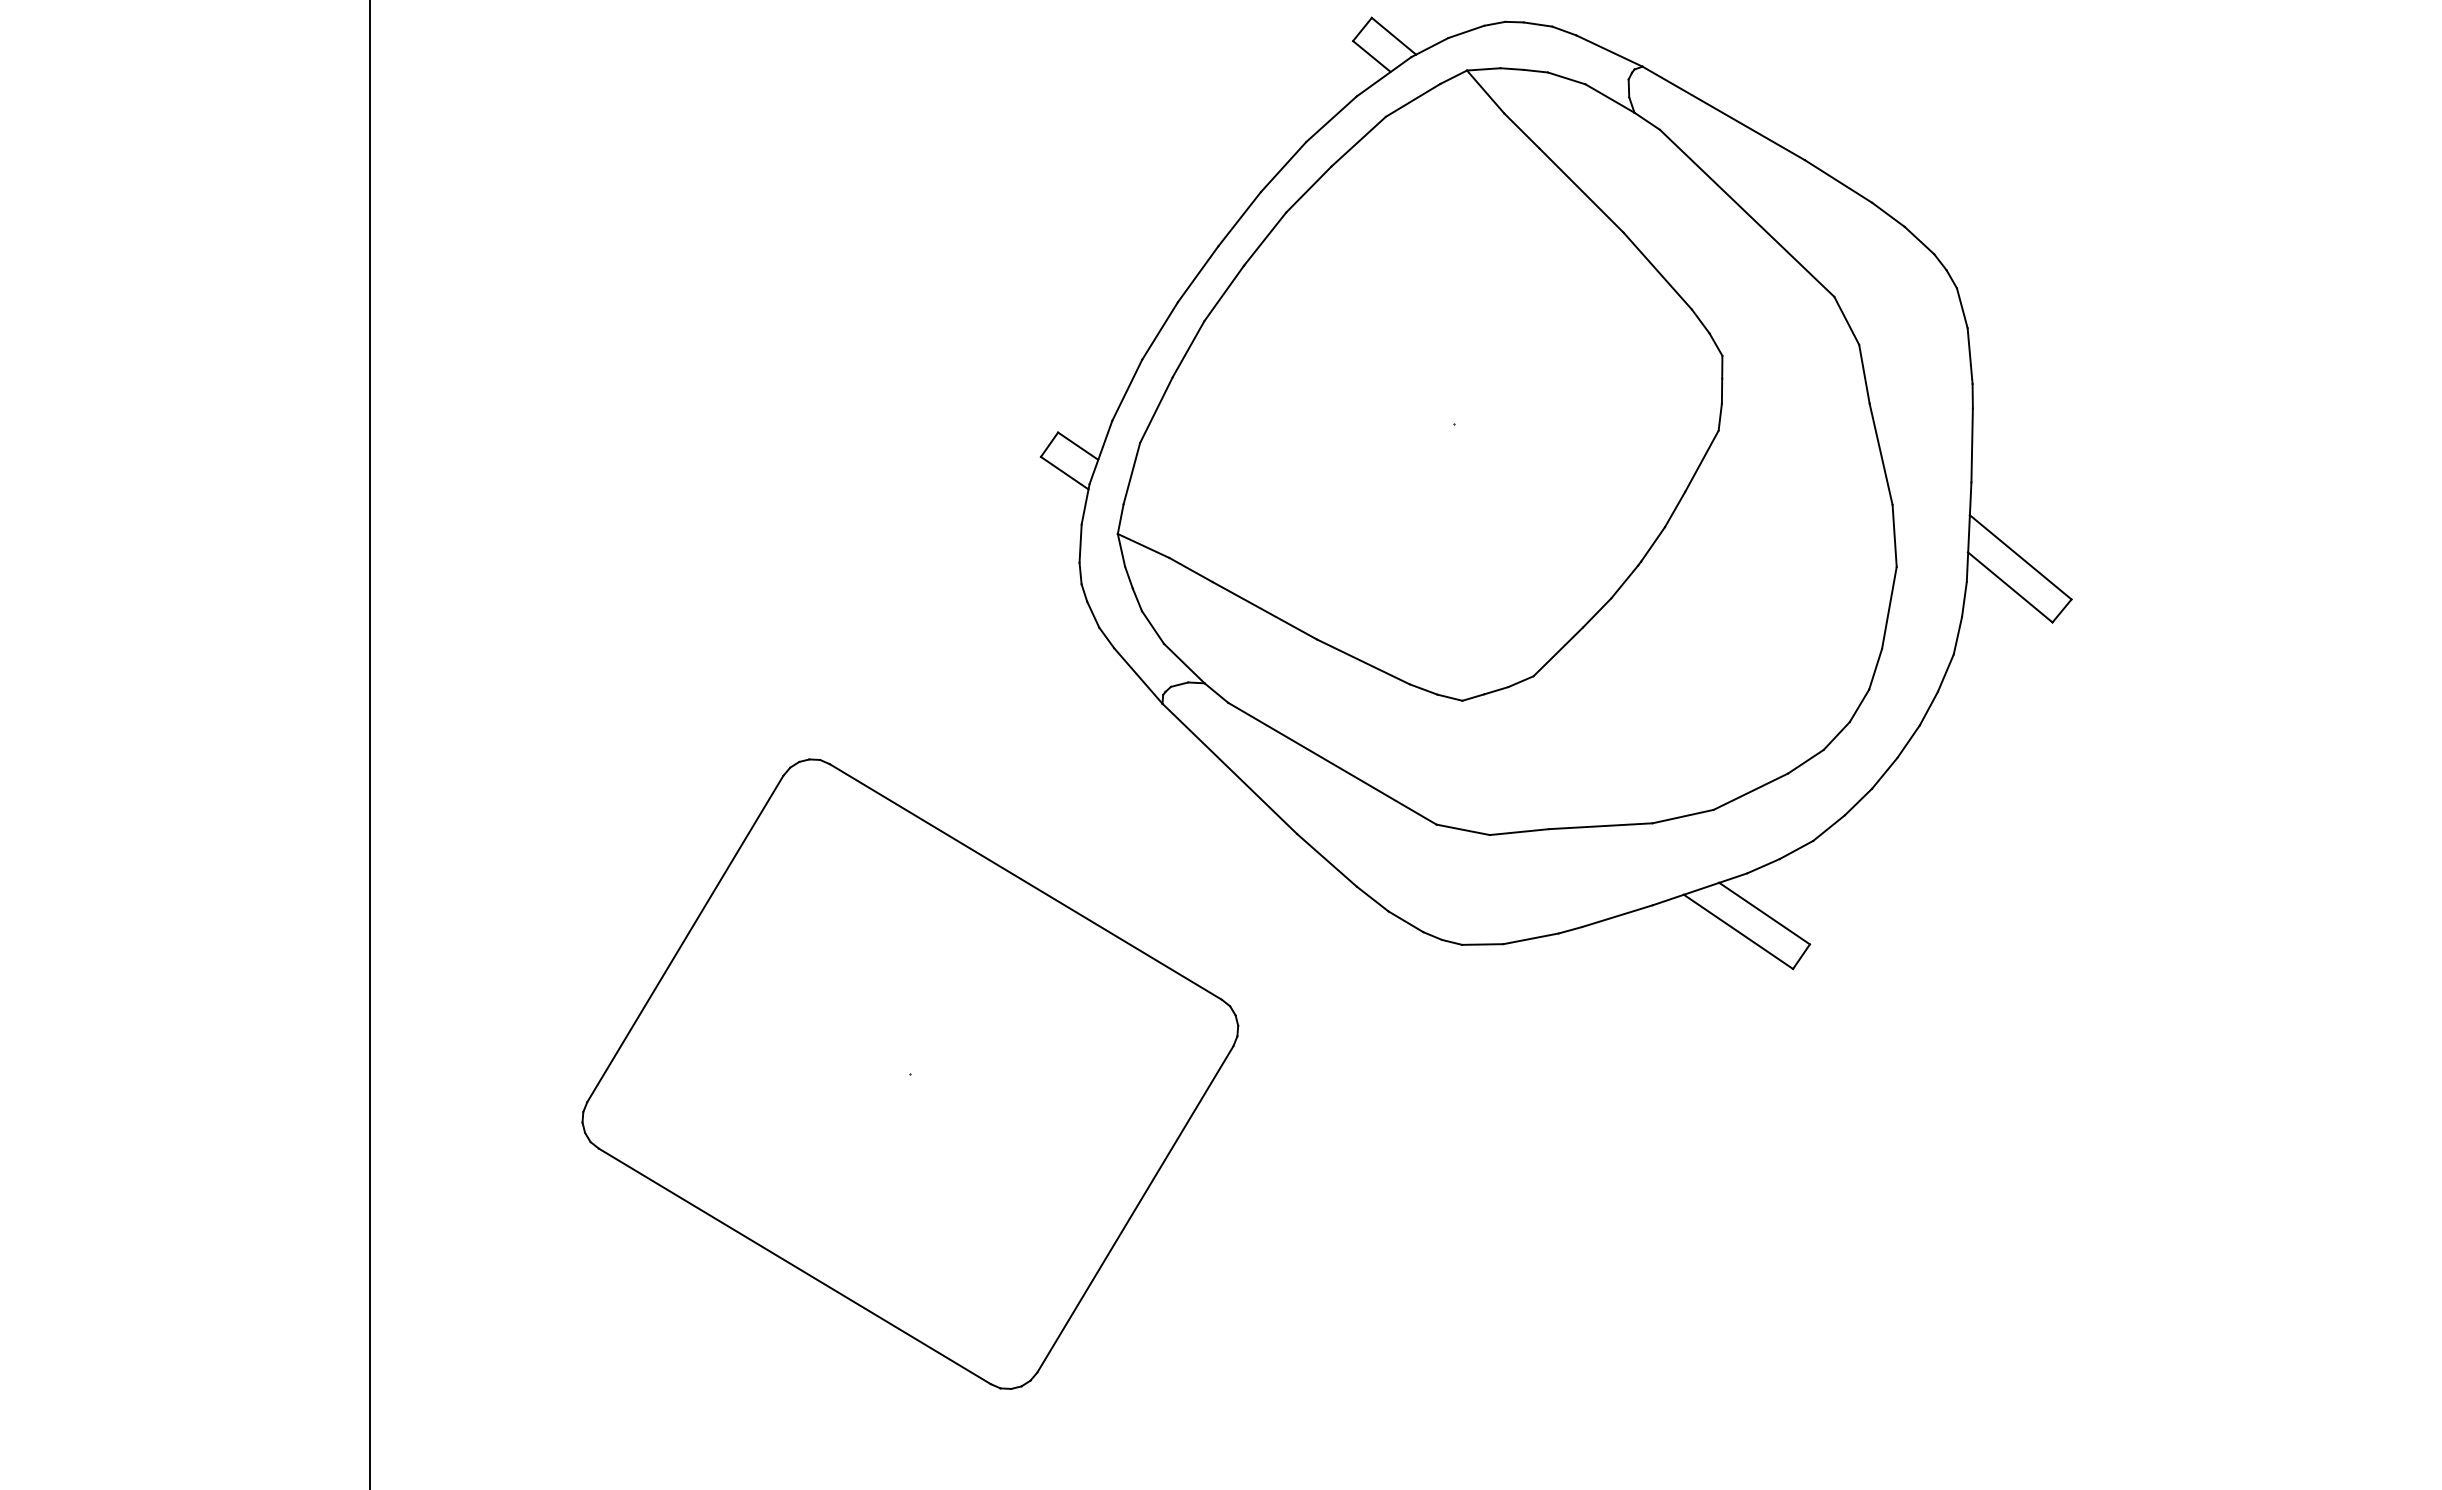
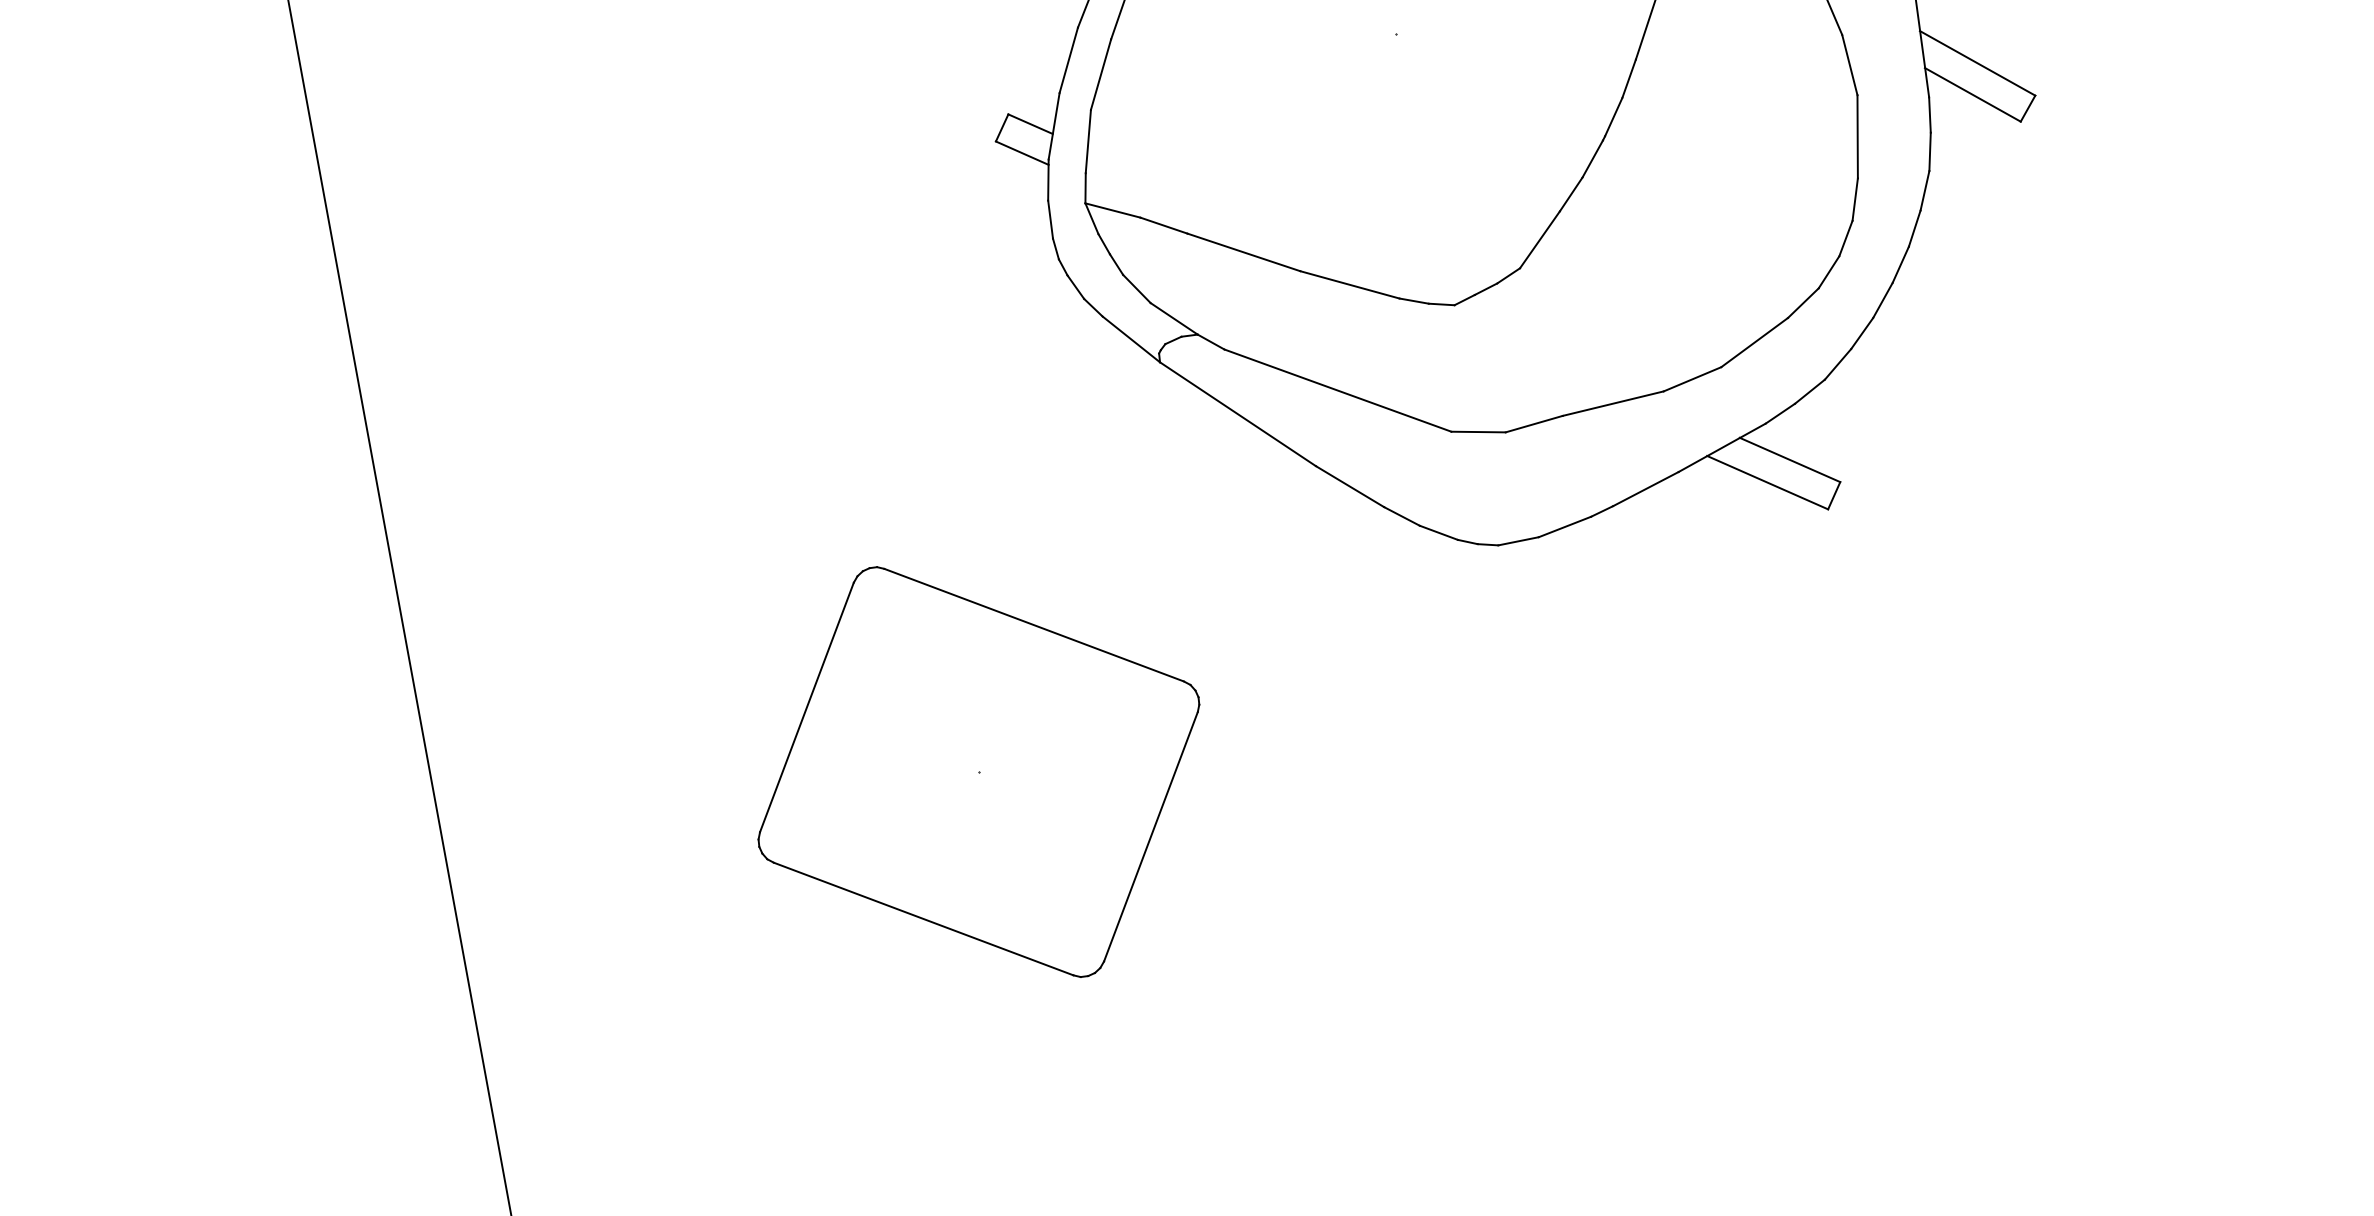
part: (910, 1073) -> (978, 771), size x0.7

